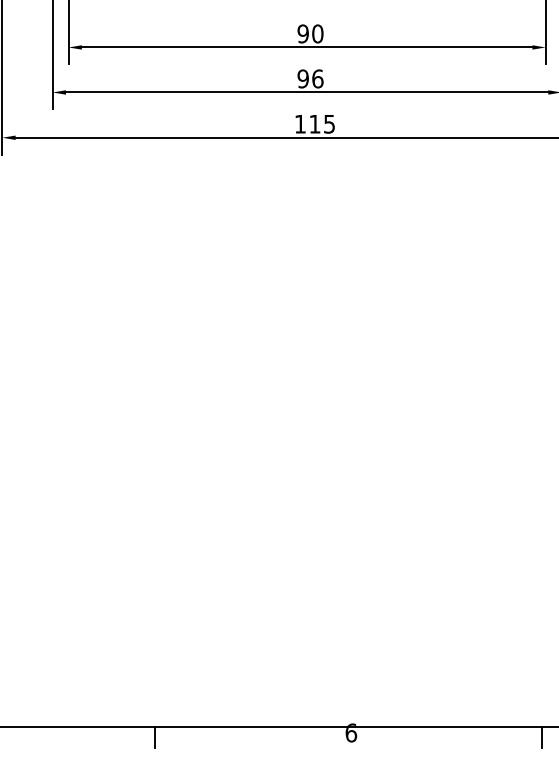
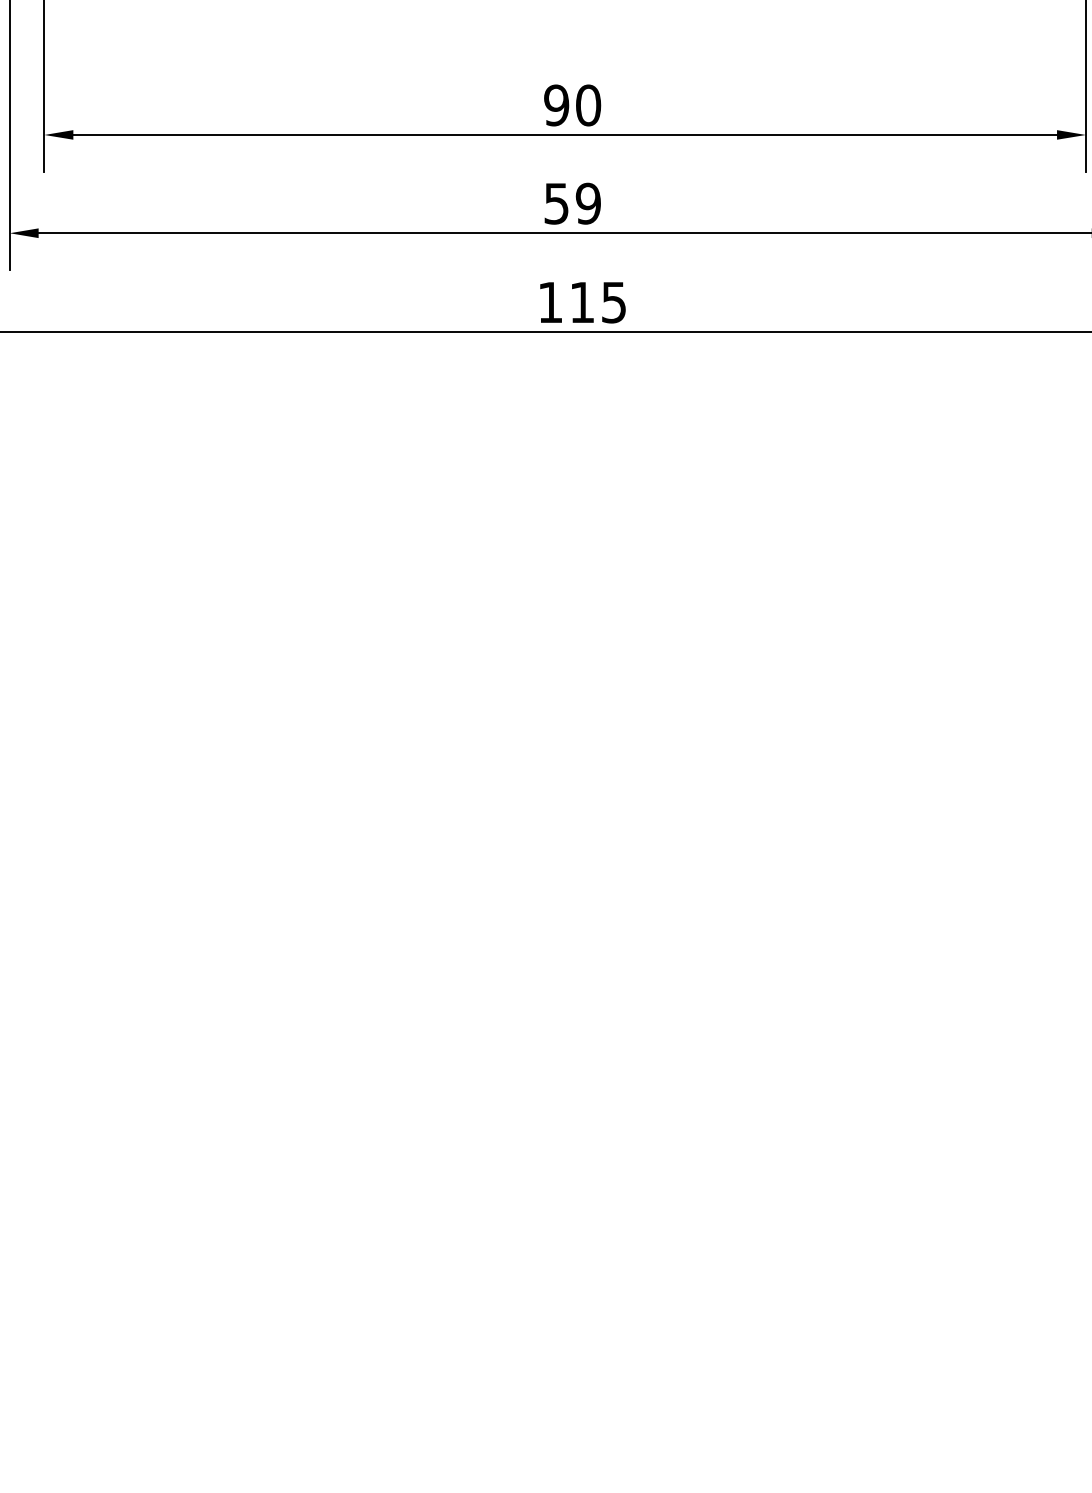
text: (310, 78) -> (572, 202), 96 -> 59

